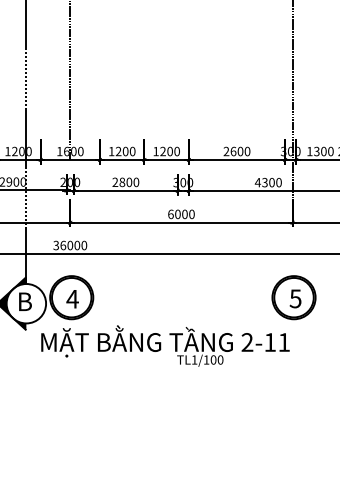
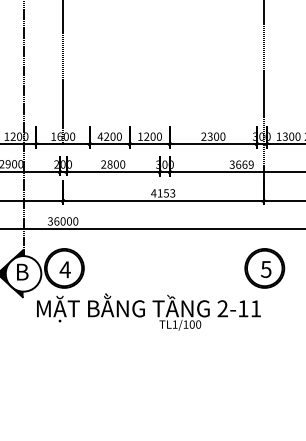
text: (111, 151) -> (100, 136), 1200 -> 4200
text: (233, 151) -> (210, 136), 2600 -> 2300
text: (267, 182) -> (240, 164), 4300 -> 3669
text: (180, 214) -> (162, 193), 6000 -> 4153

